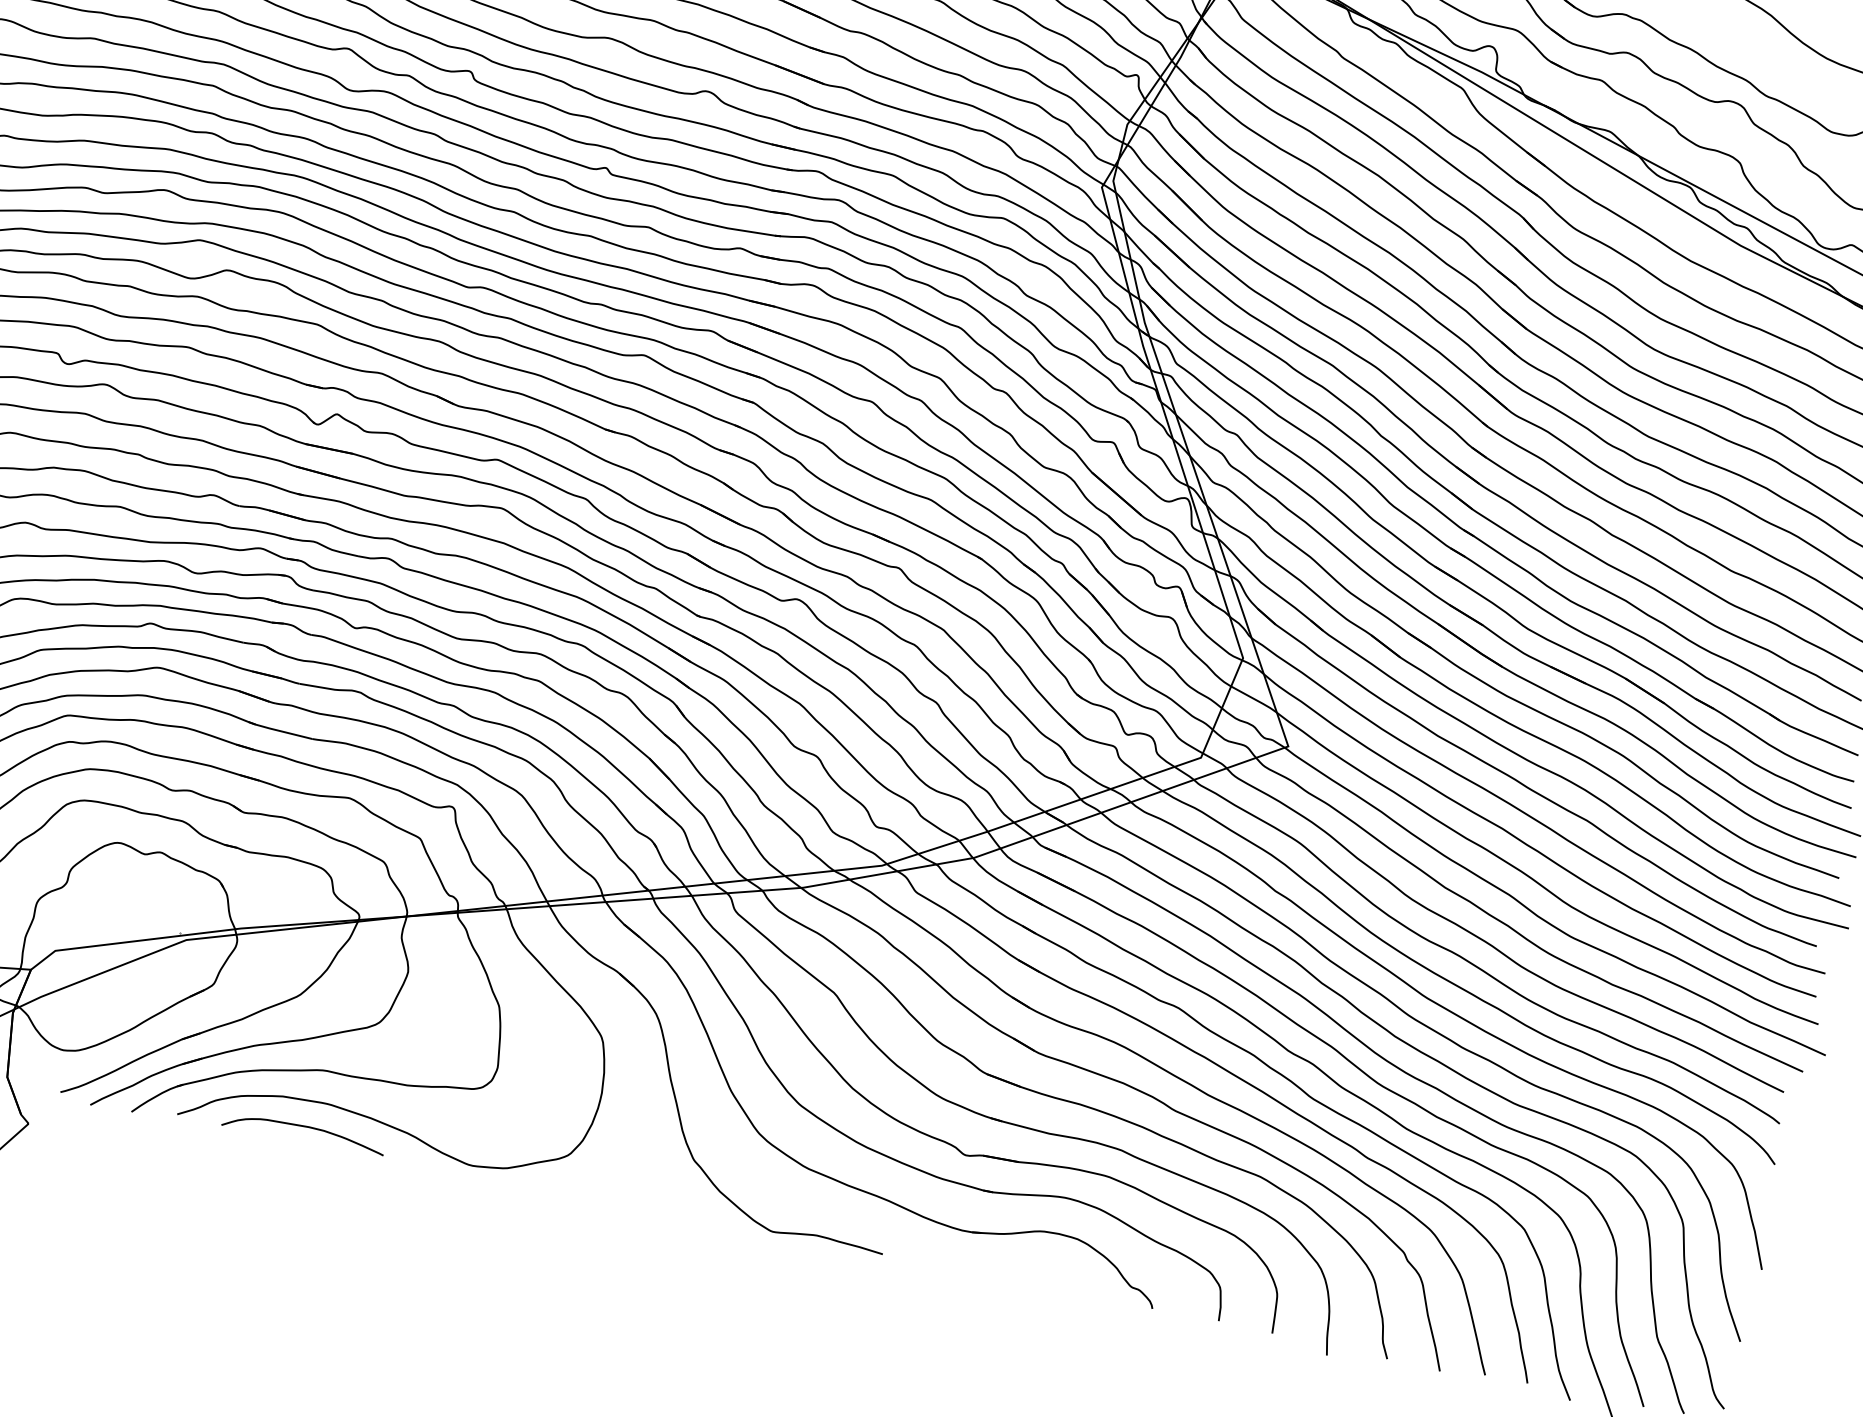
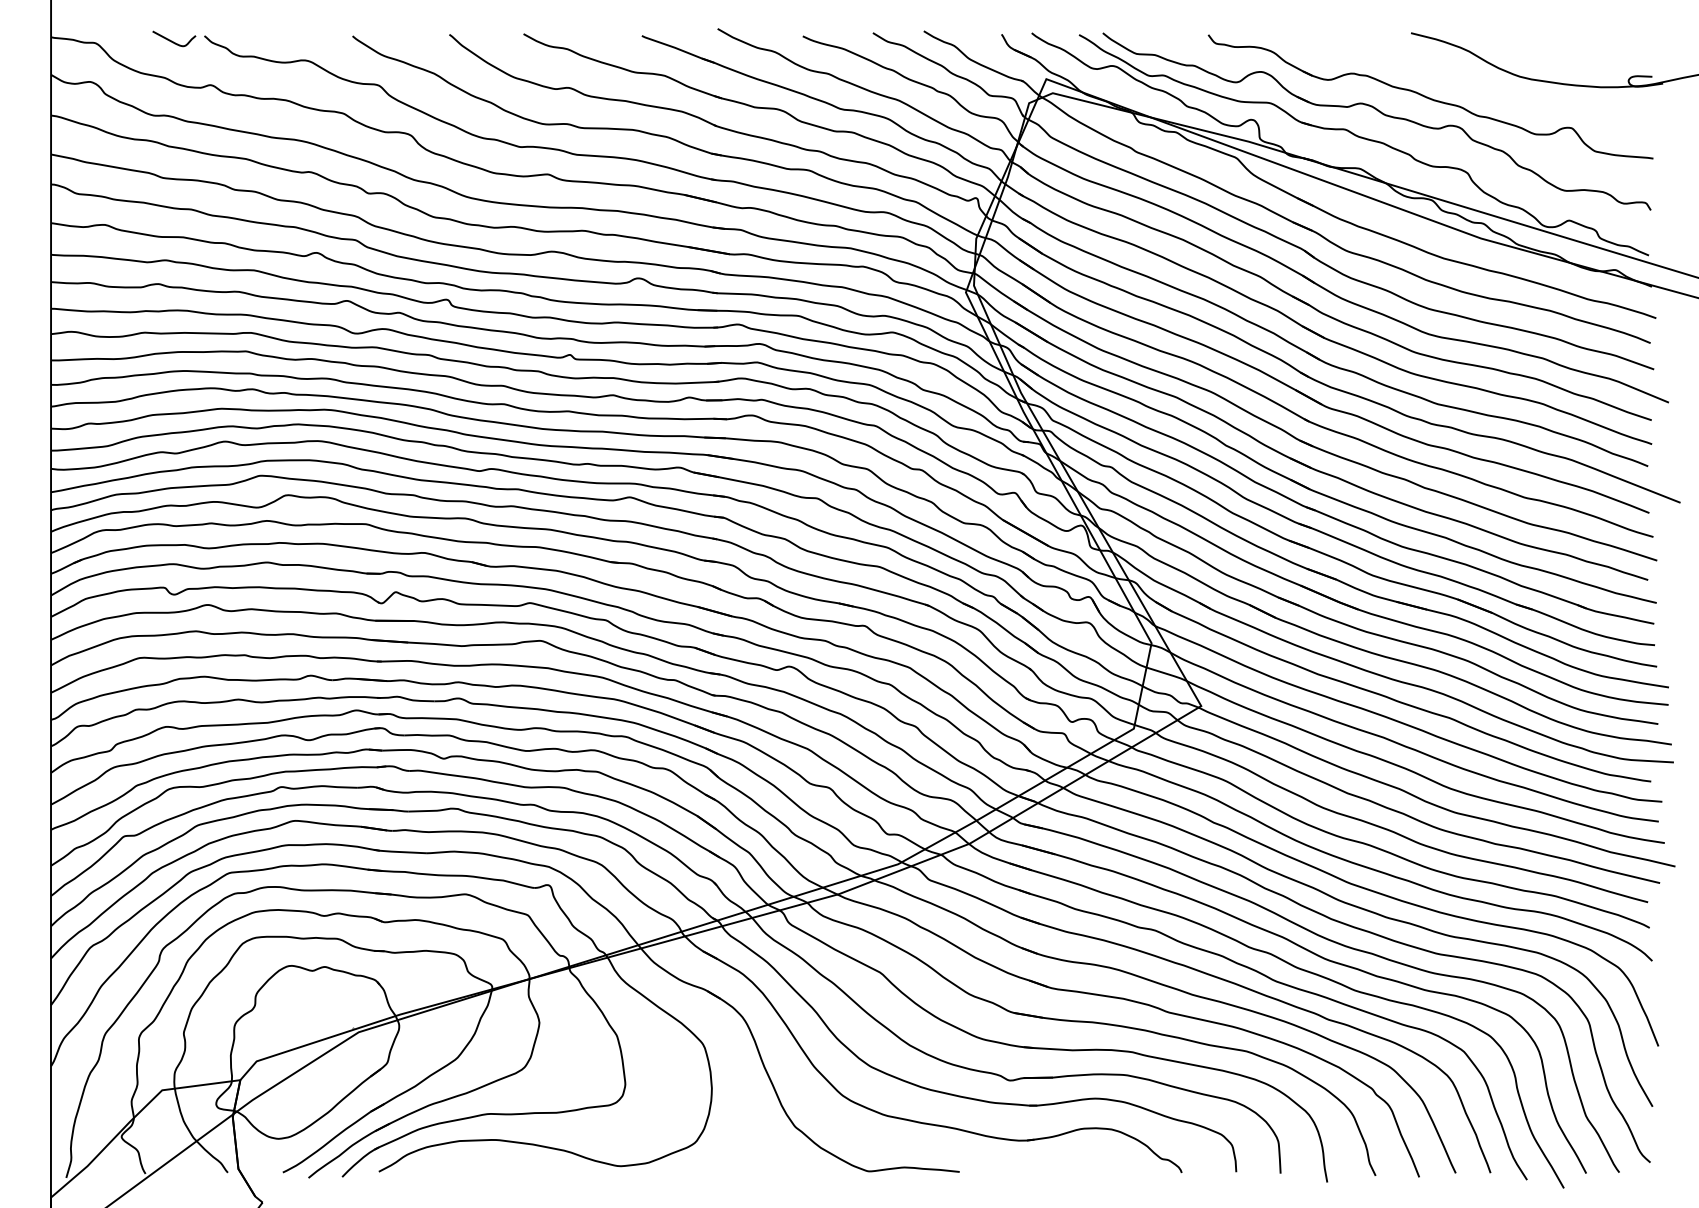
curve: (304, 1127) -> (481, 1162), removed

